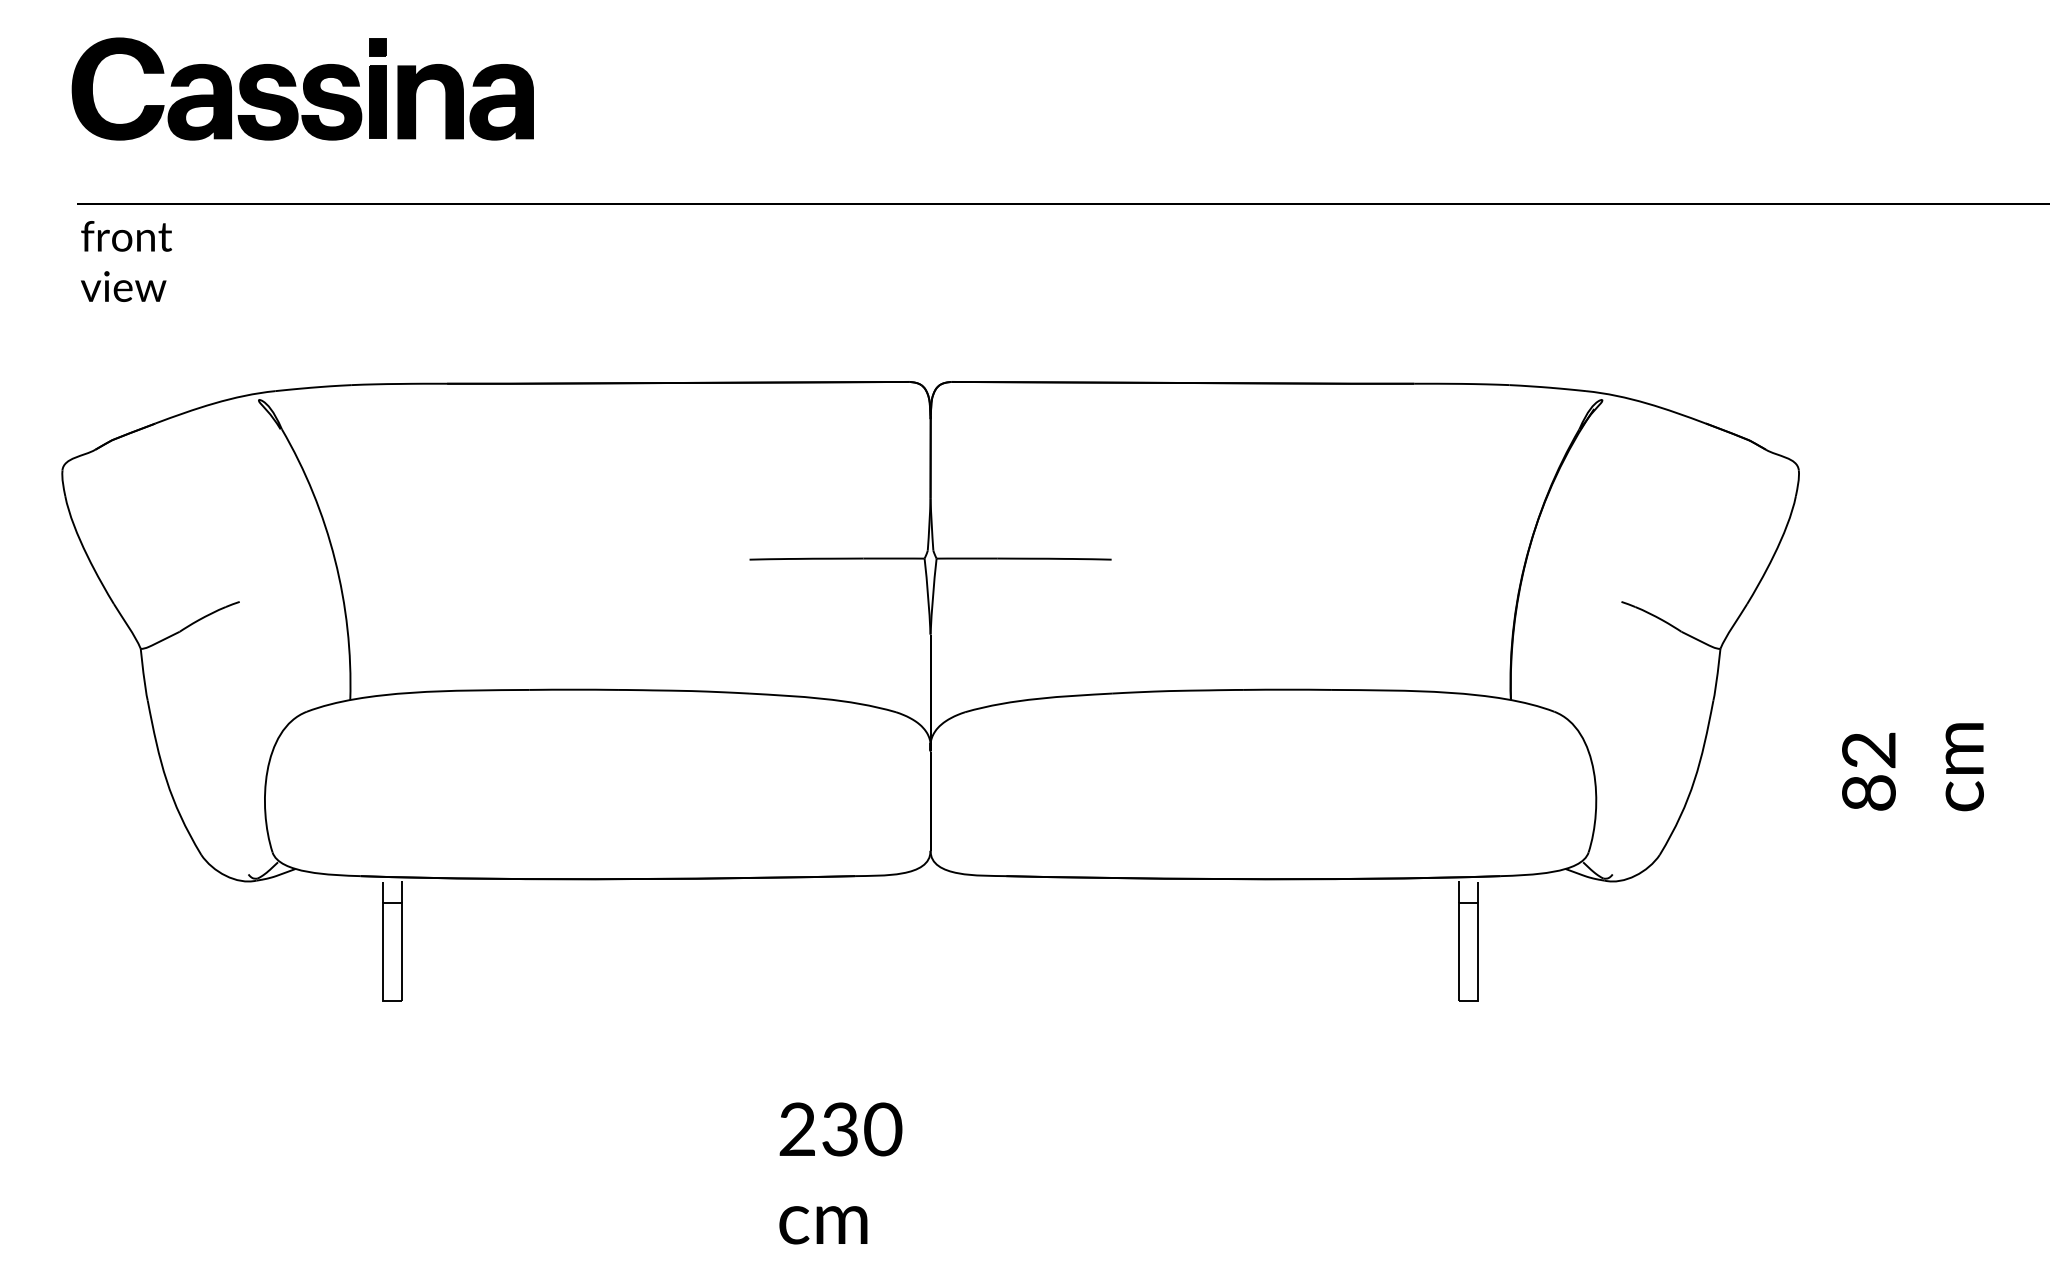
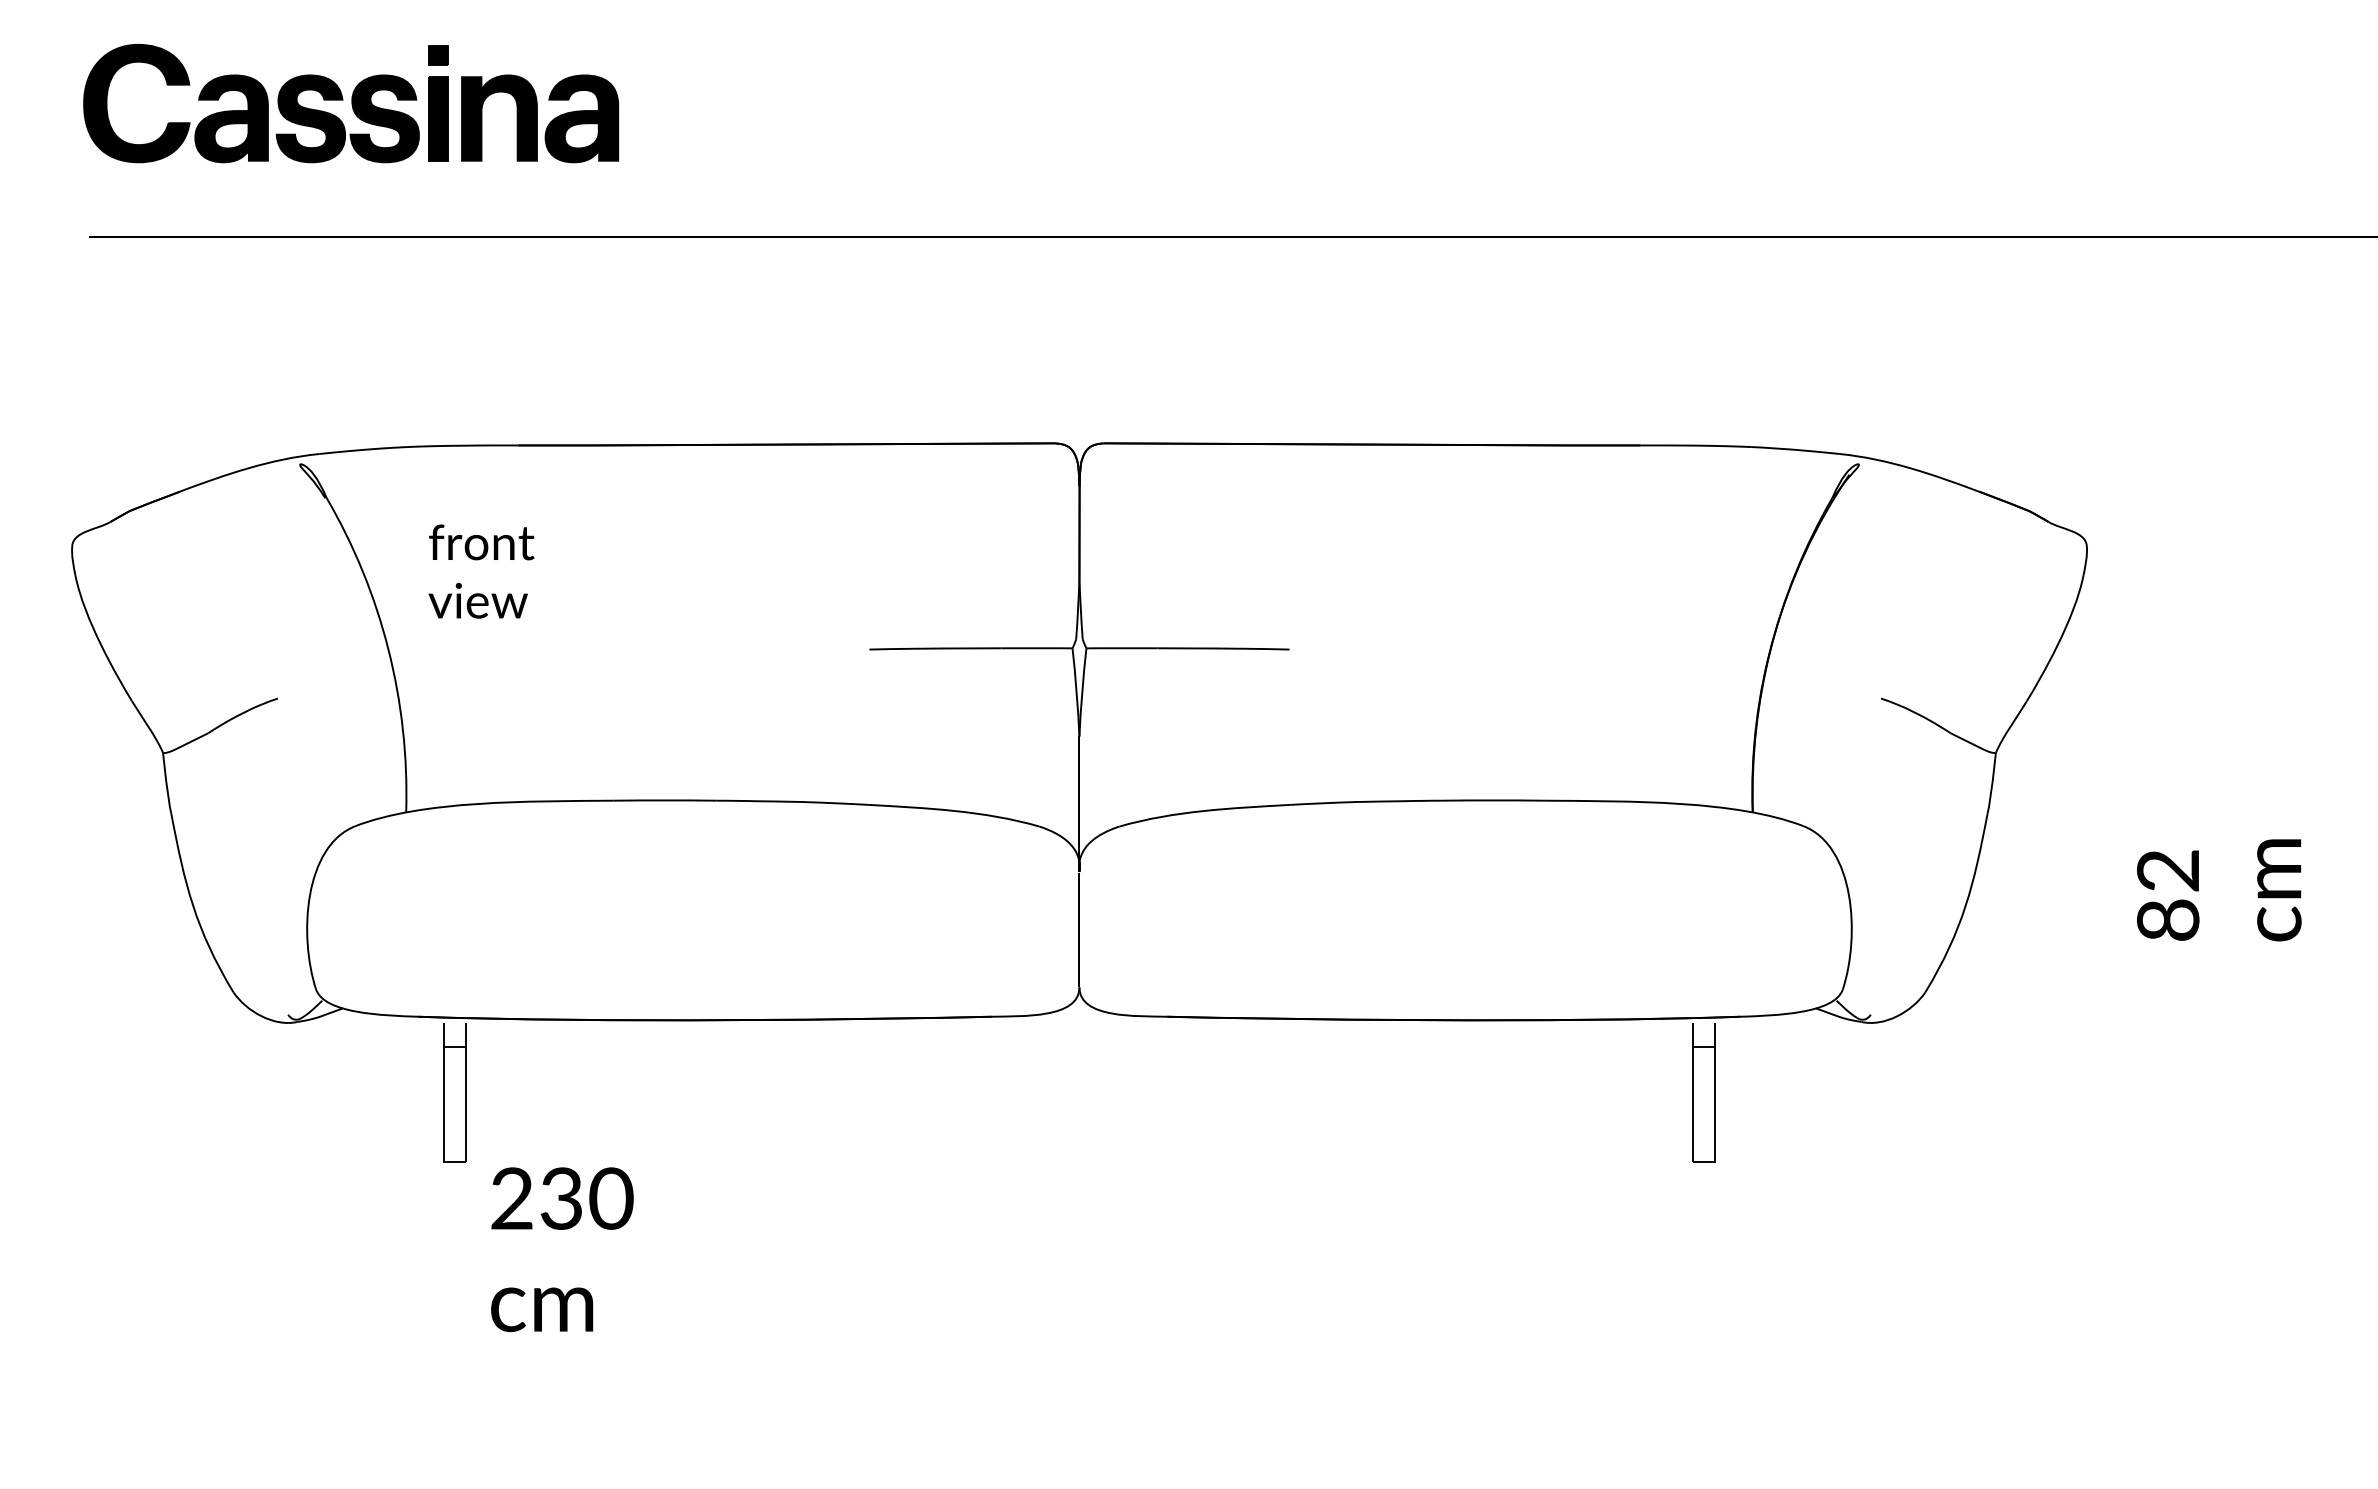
text: (126, 261) -> (481, 571), moved
text: (840, 1173) -> (562, 1249), moved

